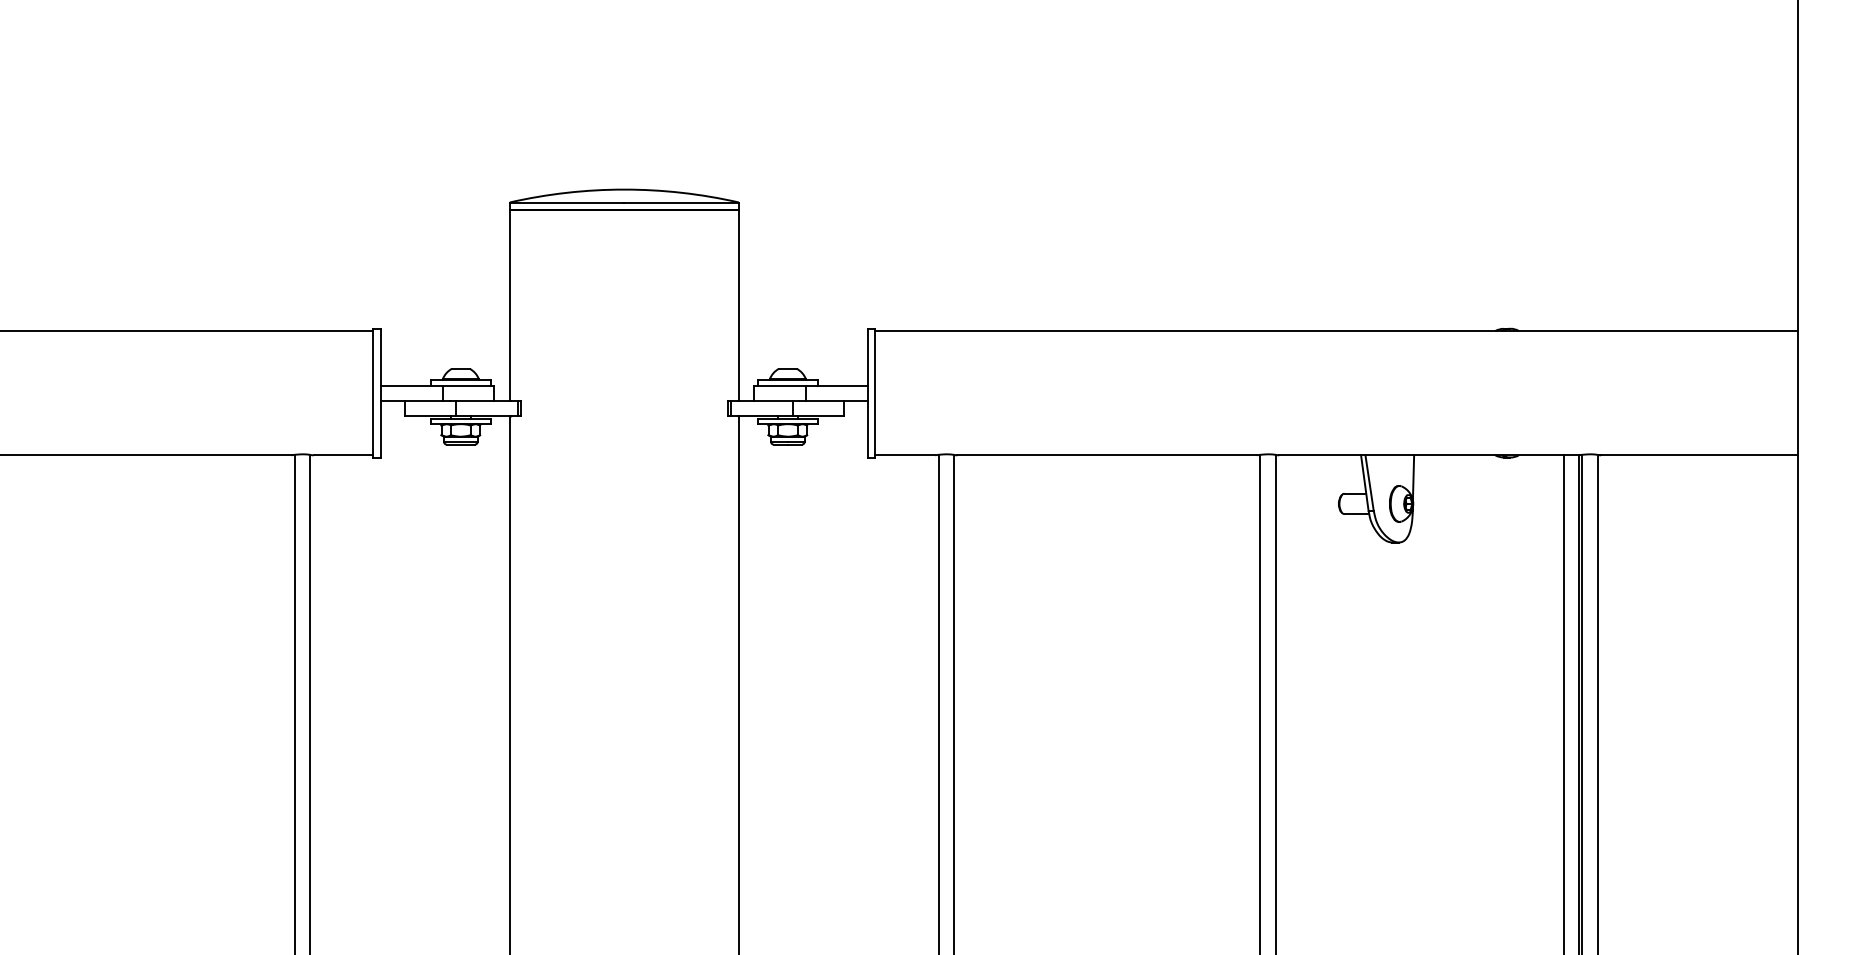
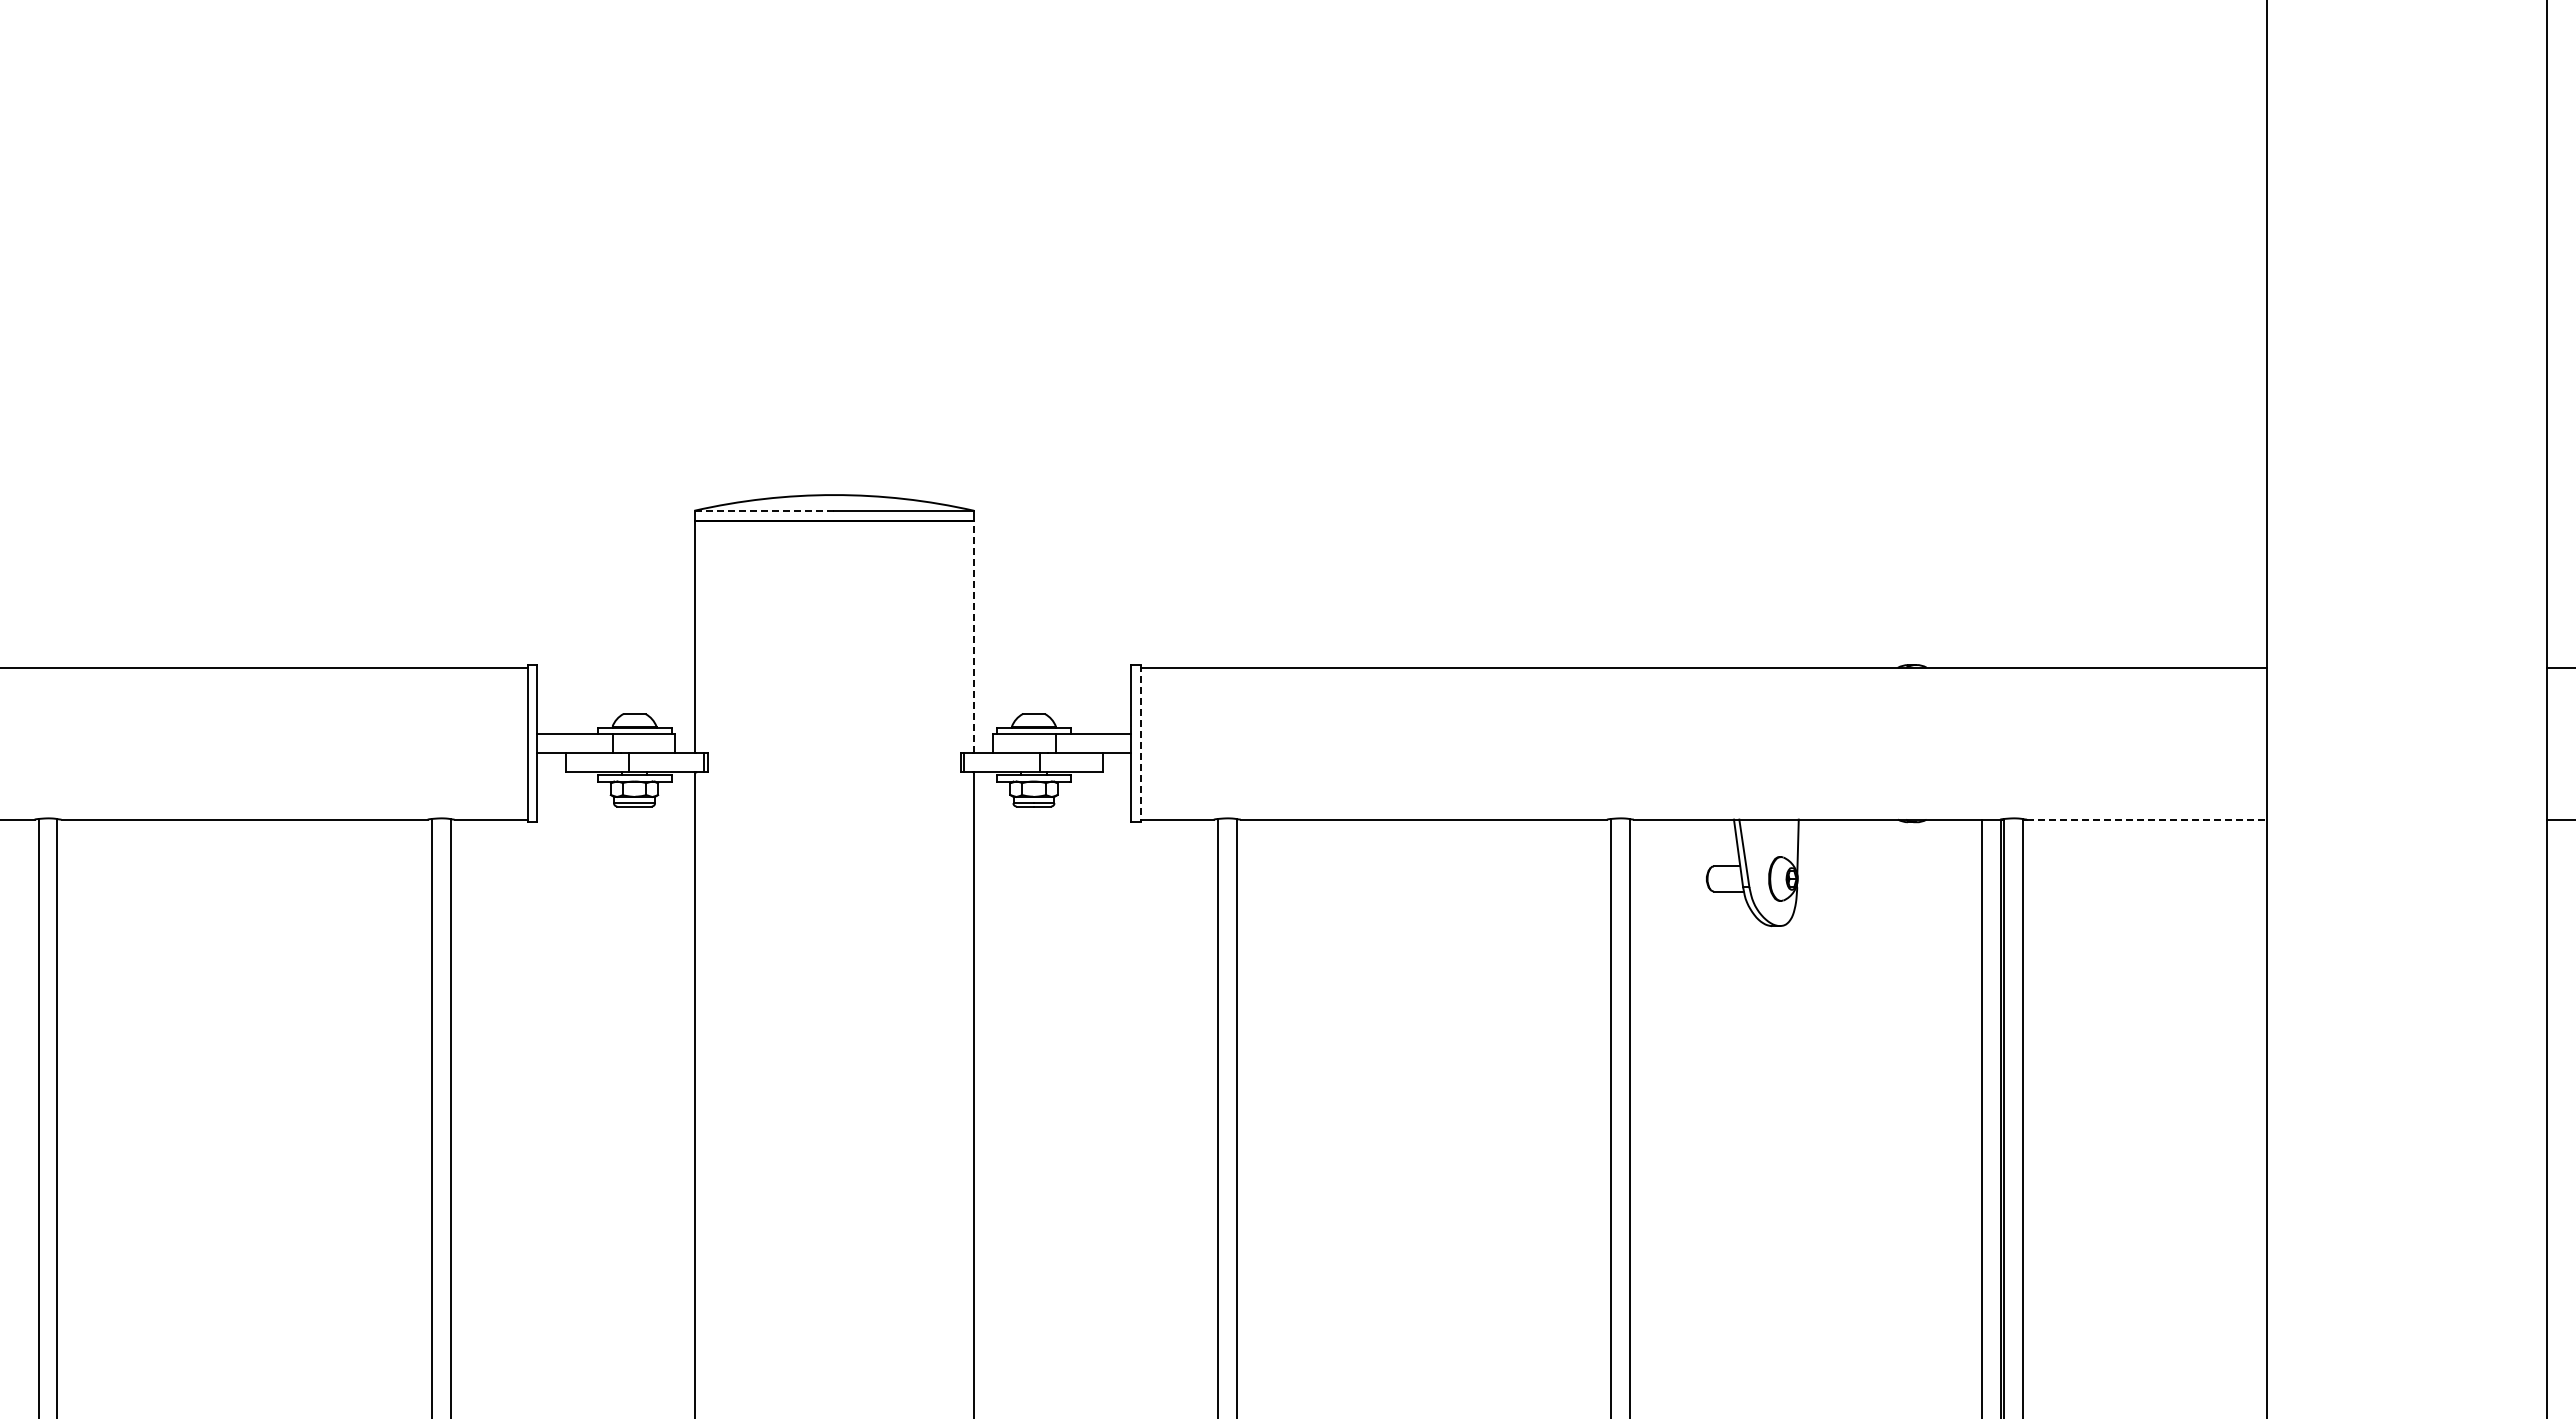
line: (567, 203) -> (764, 511), solid -> dashed
line: (739, 305) -> (974, 636), solid -> dashed
line: (875, 393) -> (1140, 743), solid -> dashed
line: (1699, 455) -> (2147, 819), solid -> dashed

